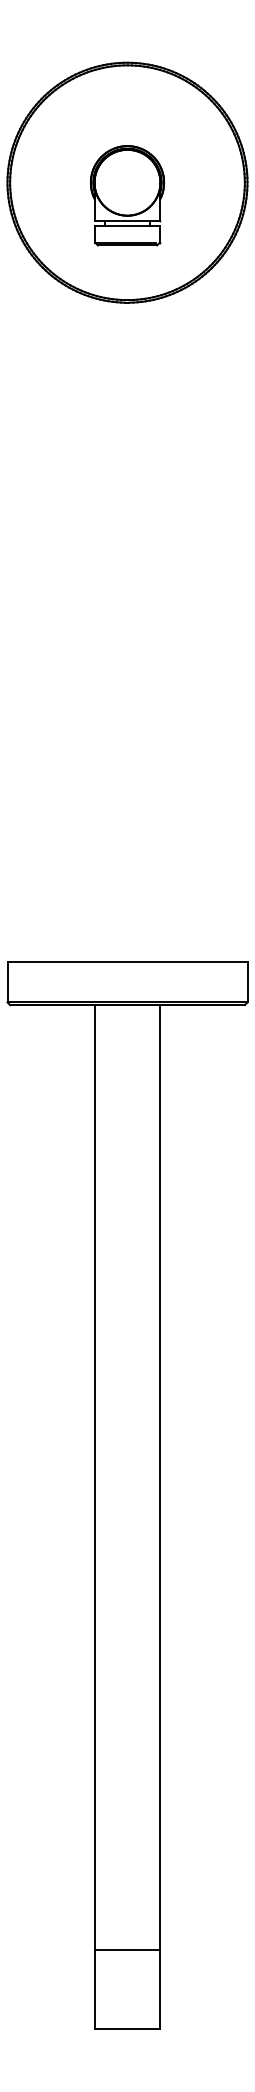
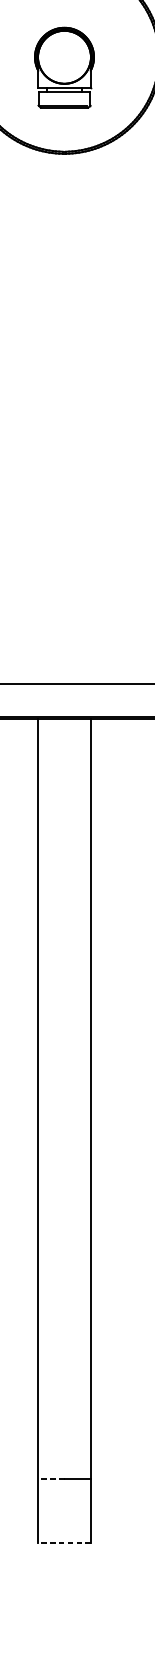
line: (111, 1950) -> (51, 1479), solid -> dashed
line: (127, 2029) -> (64, 1542), solid -> dashed

